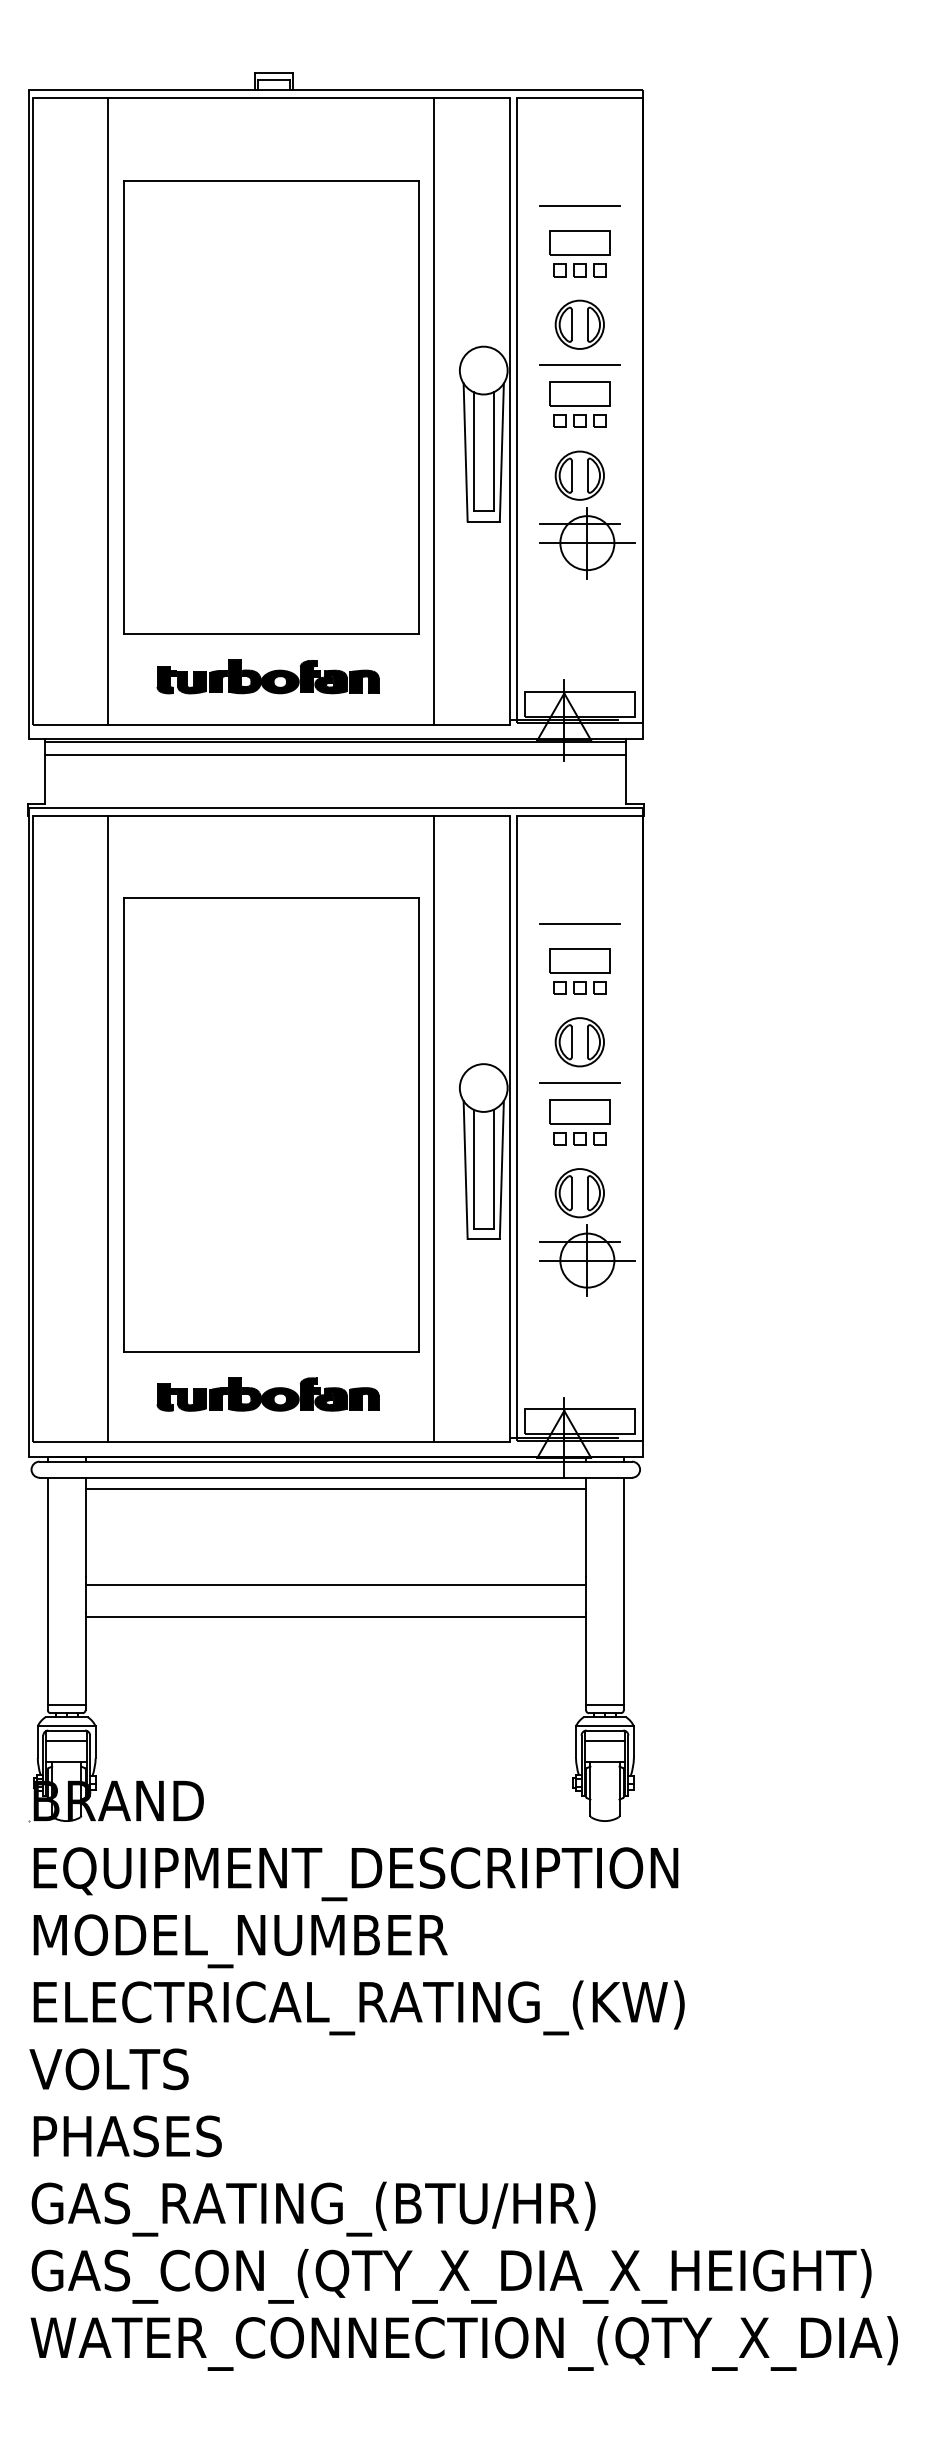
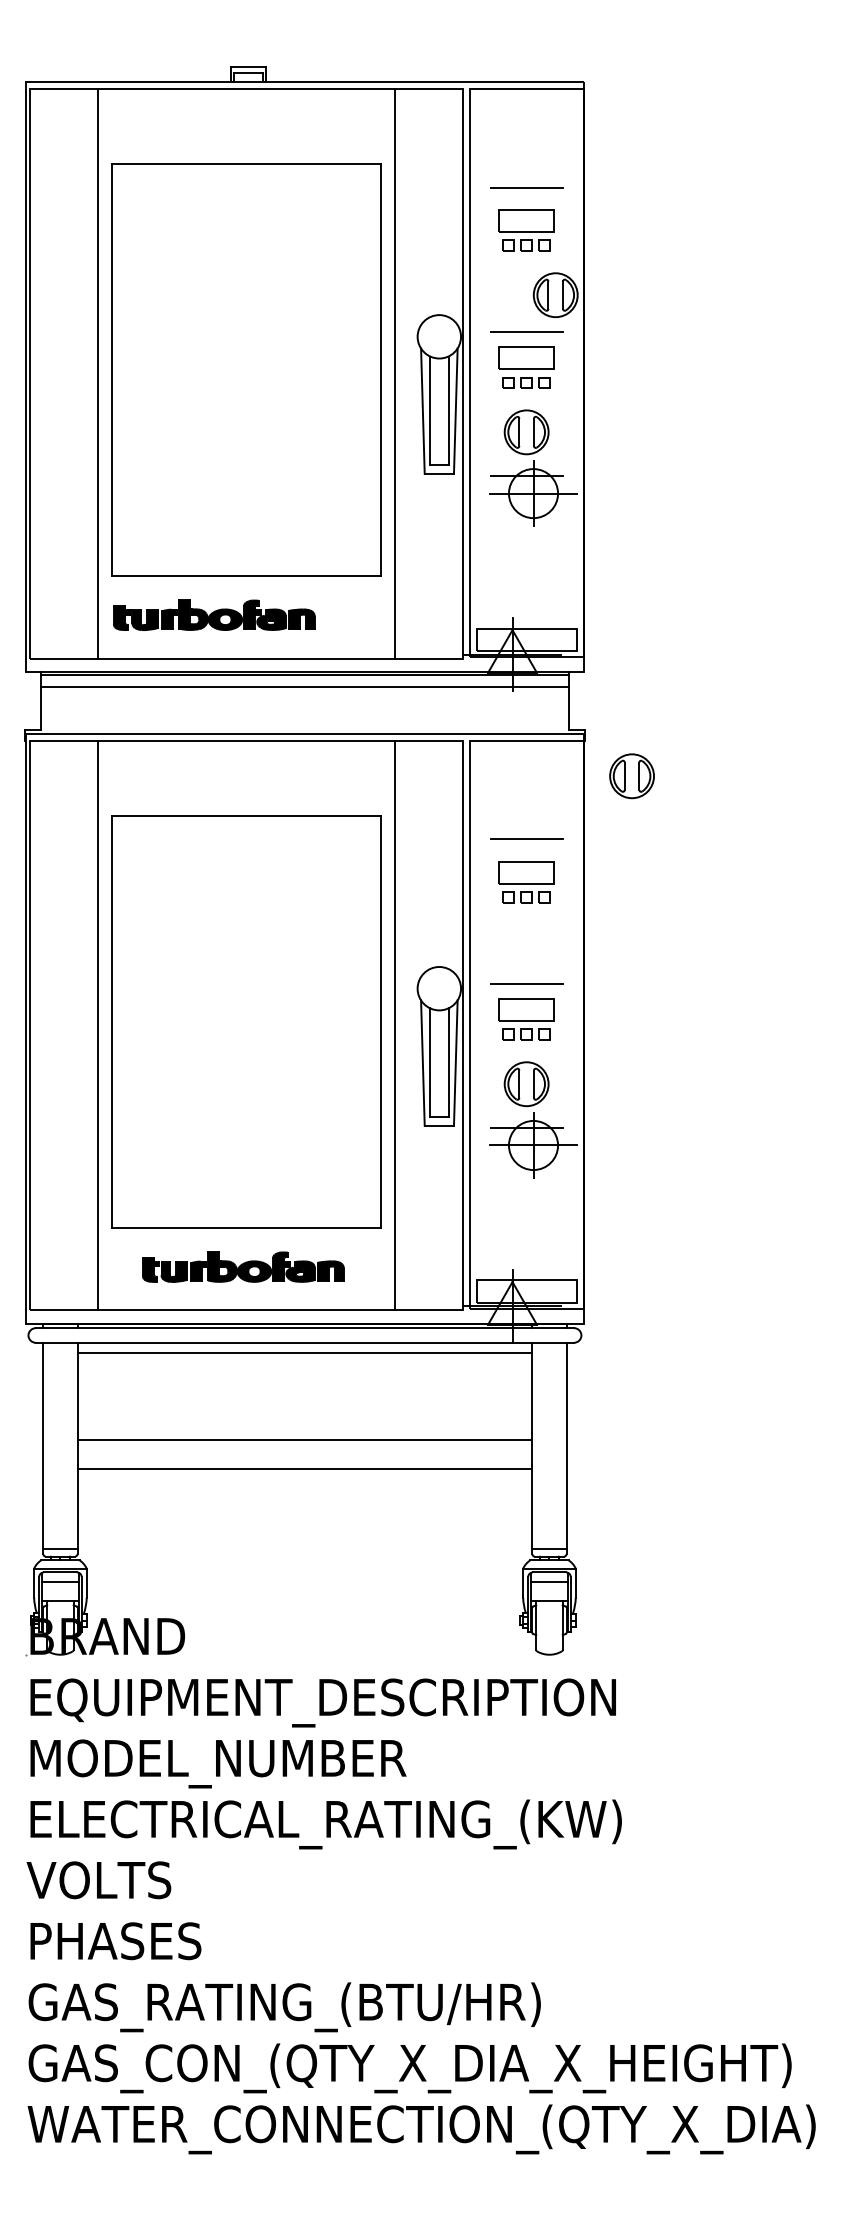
part: (579, 324) -> (555, 294), moved
part: (267, 676) -> (213, 614), moved
part: (579, 1042) -> (631, 776), moved

